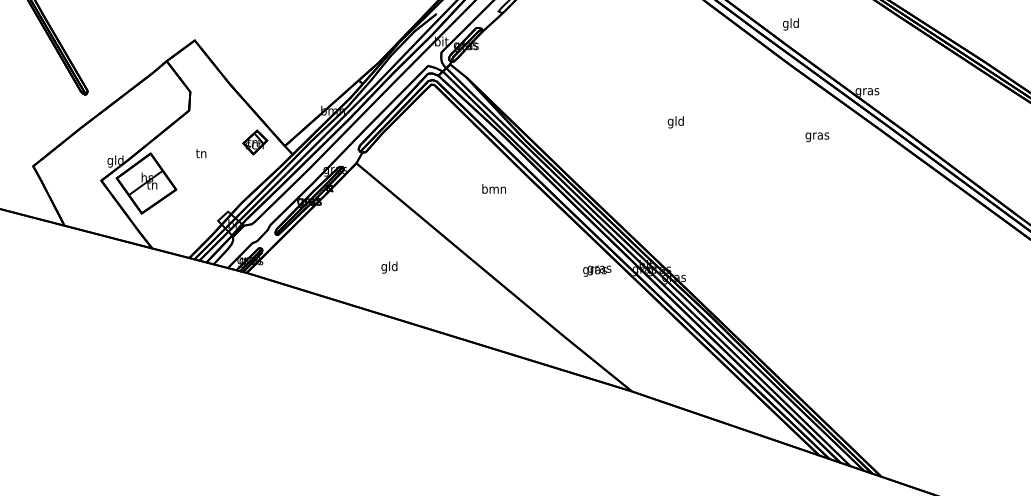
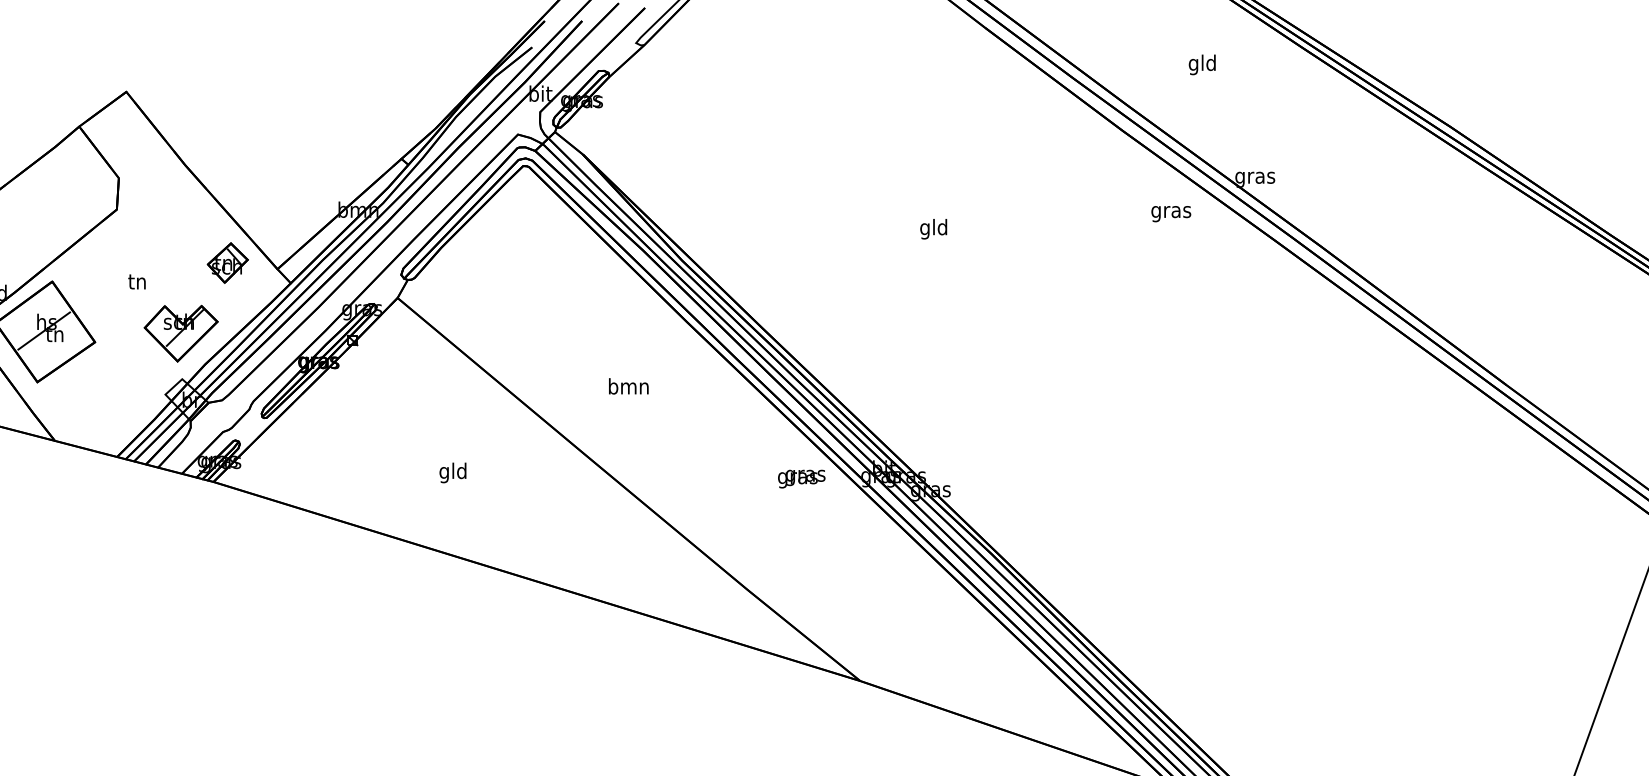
text: (790, 24) -> (1201, 65), moved
text: (817, 137) -> (1171, 214), moved
part: (227, 184) -> (181, 333), added
text: (493, 188) -> (627, 385), moved

